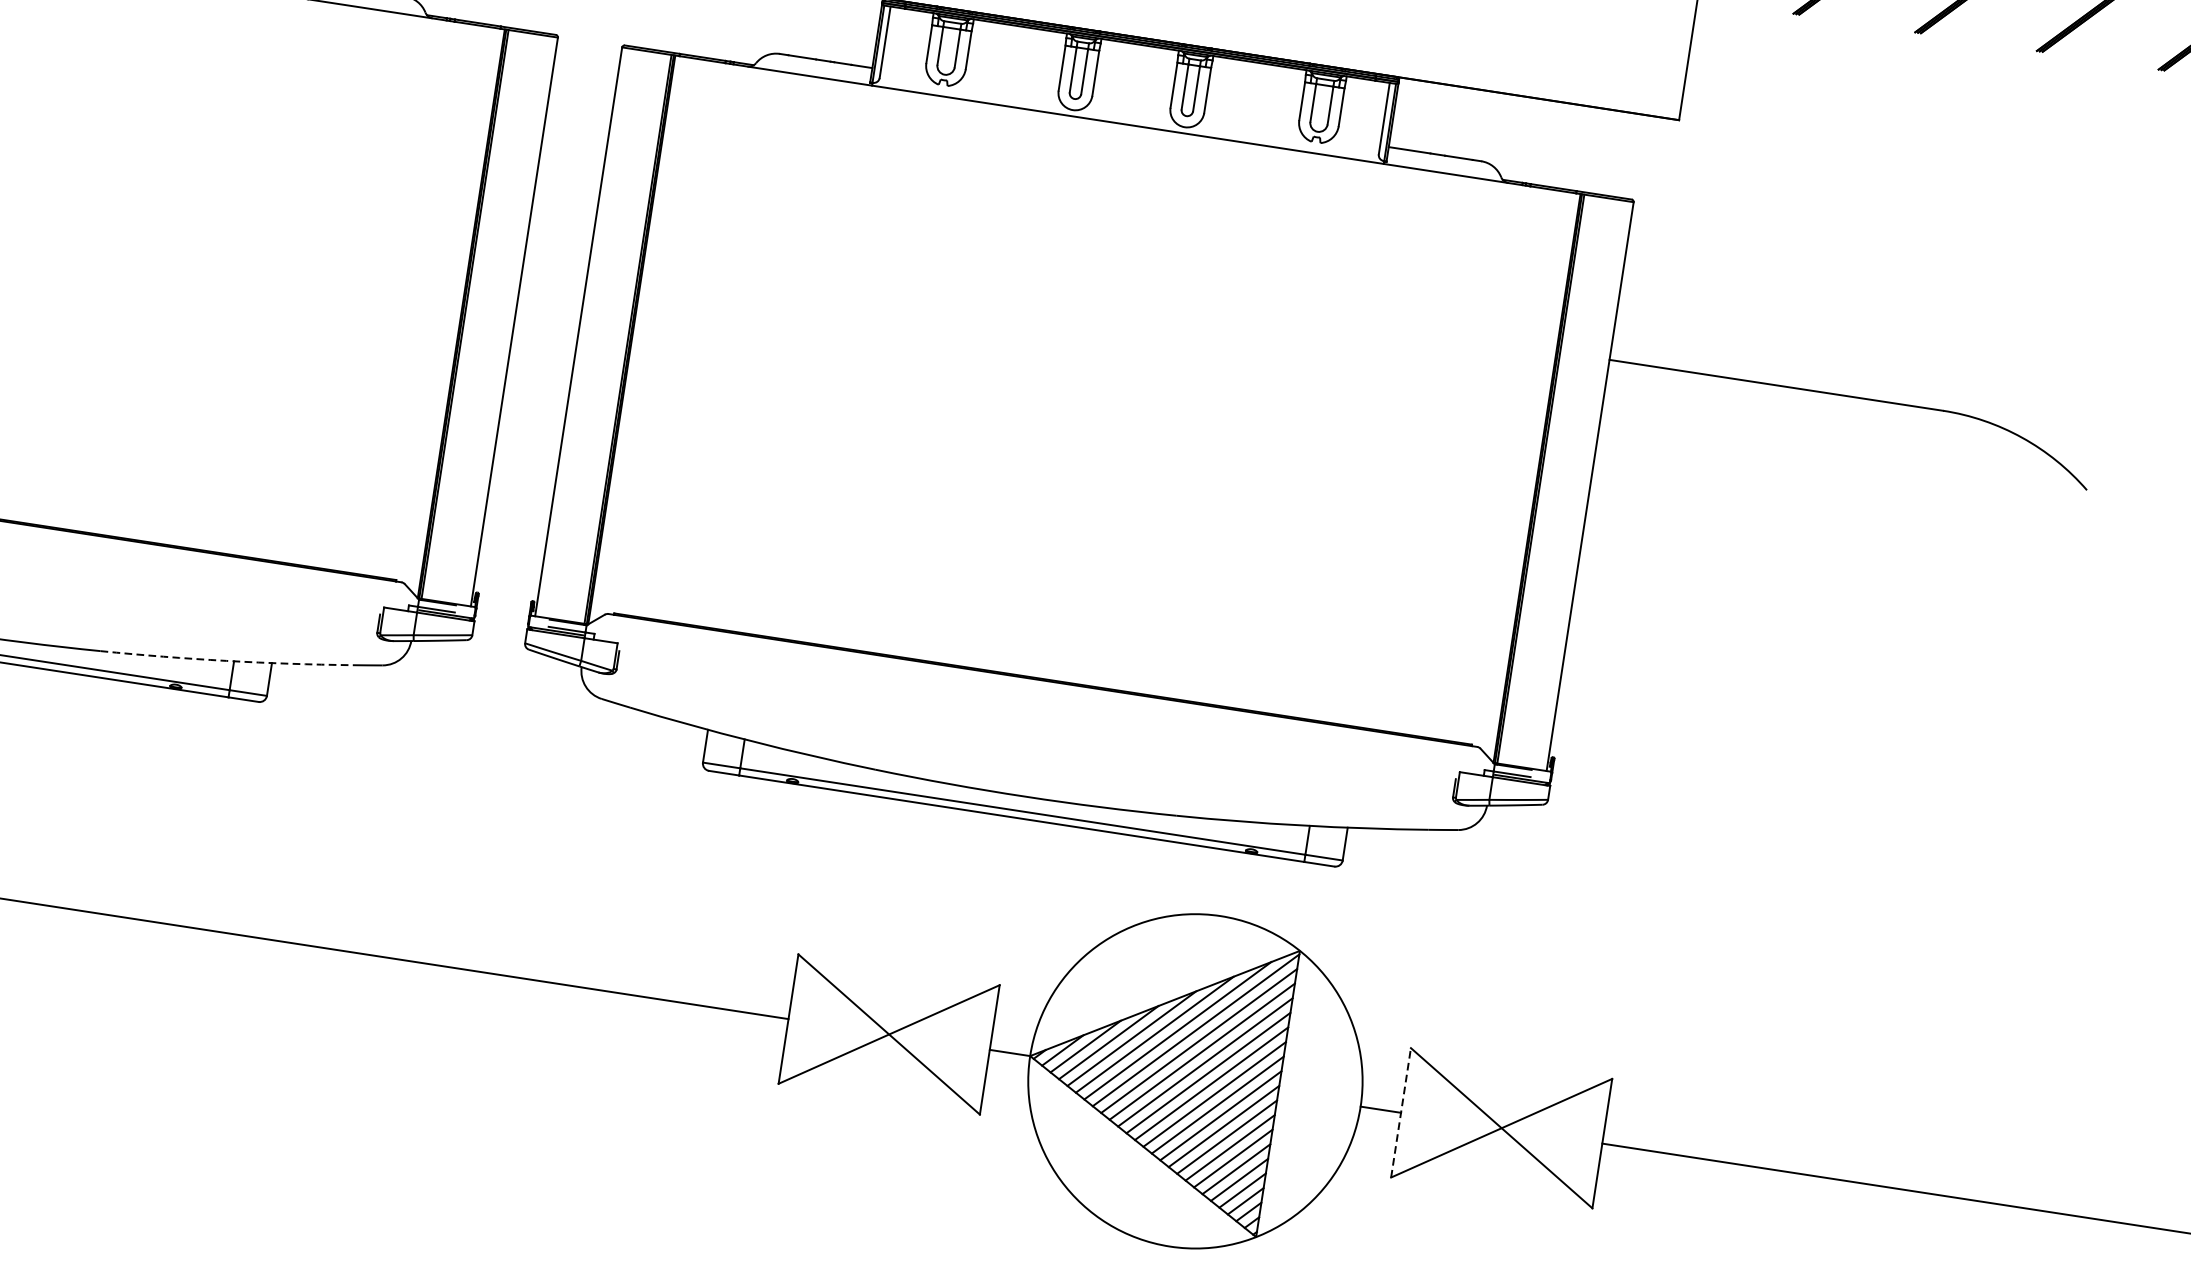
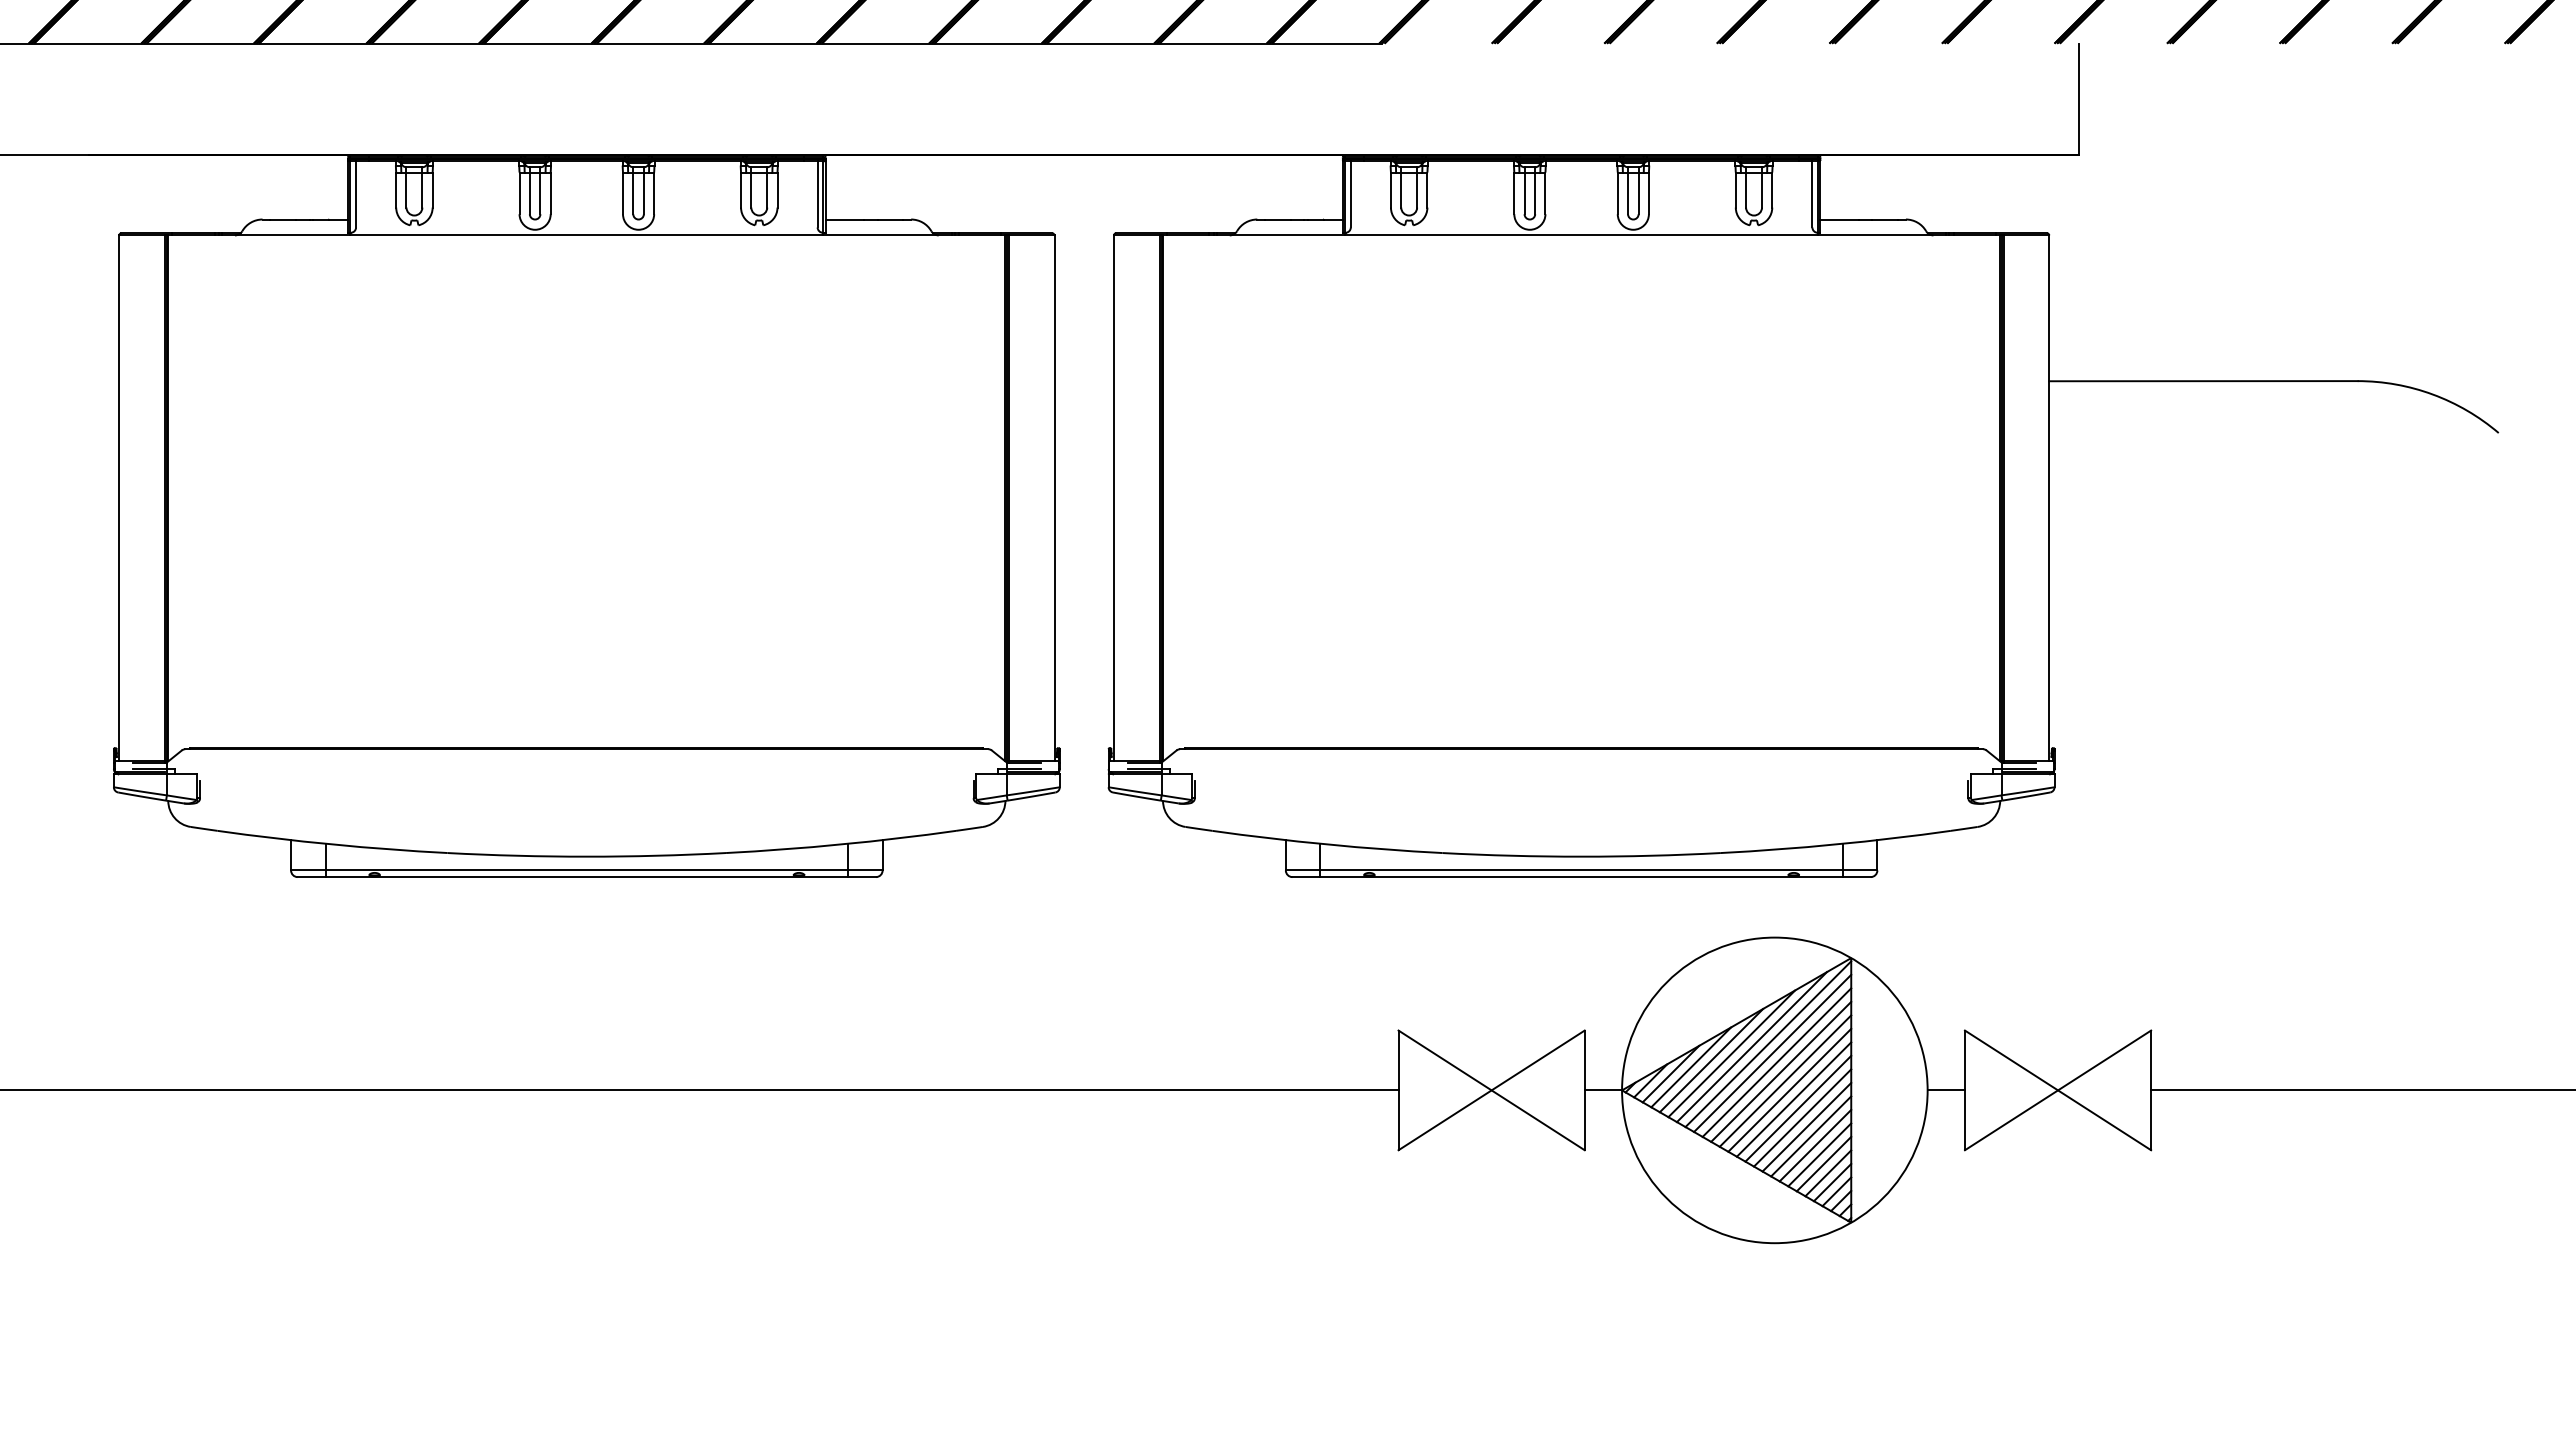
arc: (226, 660) -> (841, 844), dashed -> solid
line: (1400, 1112) -> (1964, 1090), dashed -> solid

